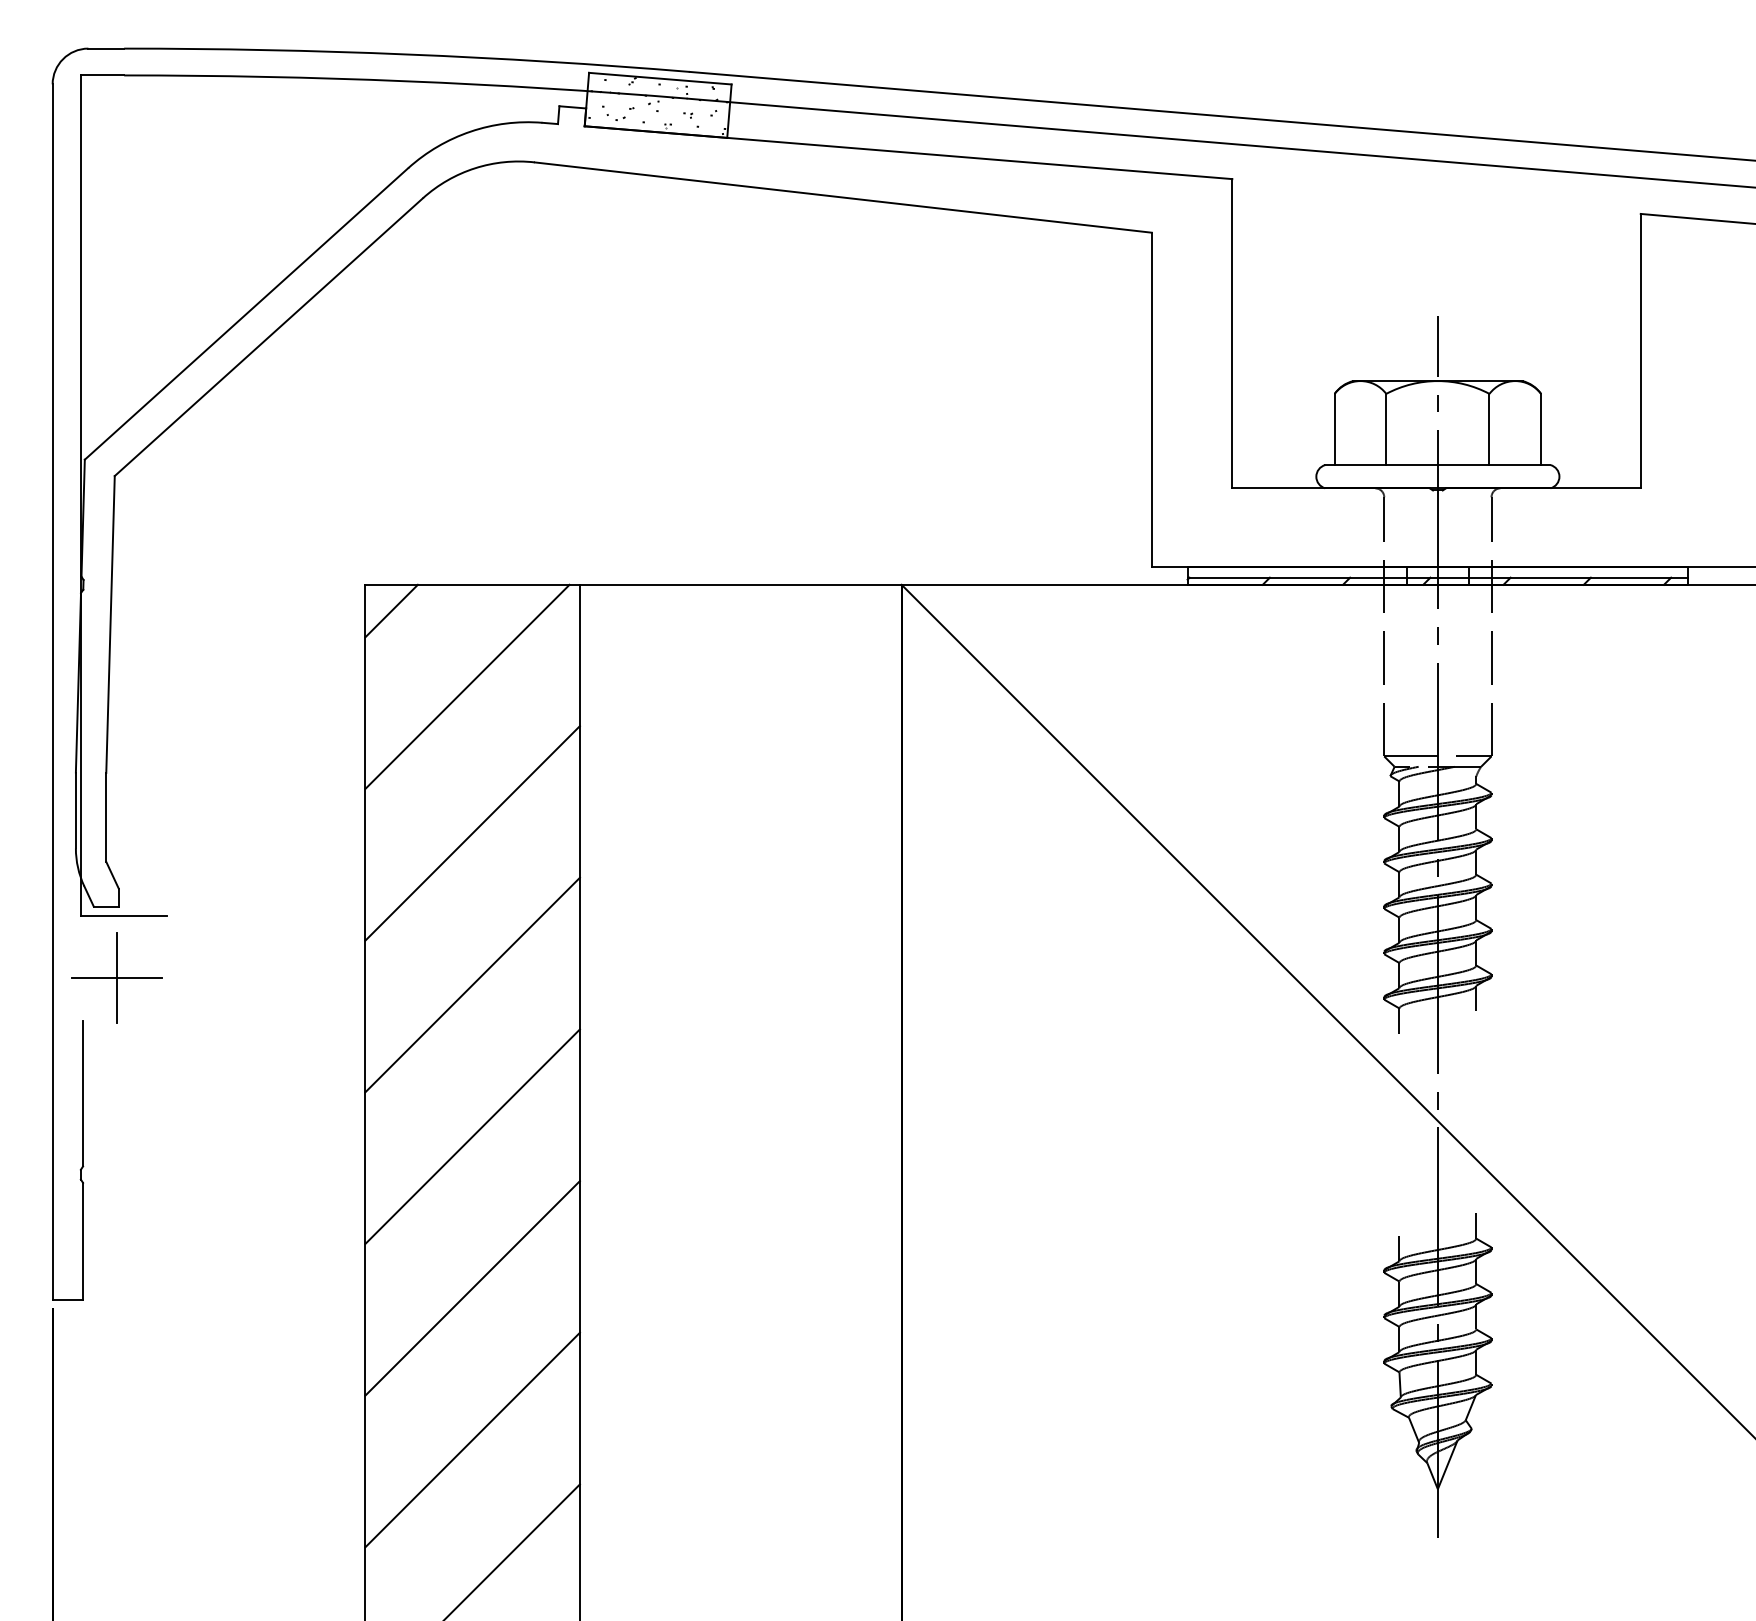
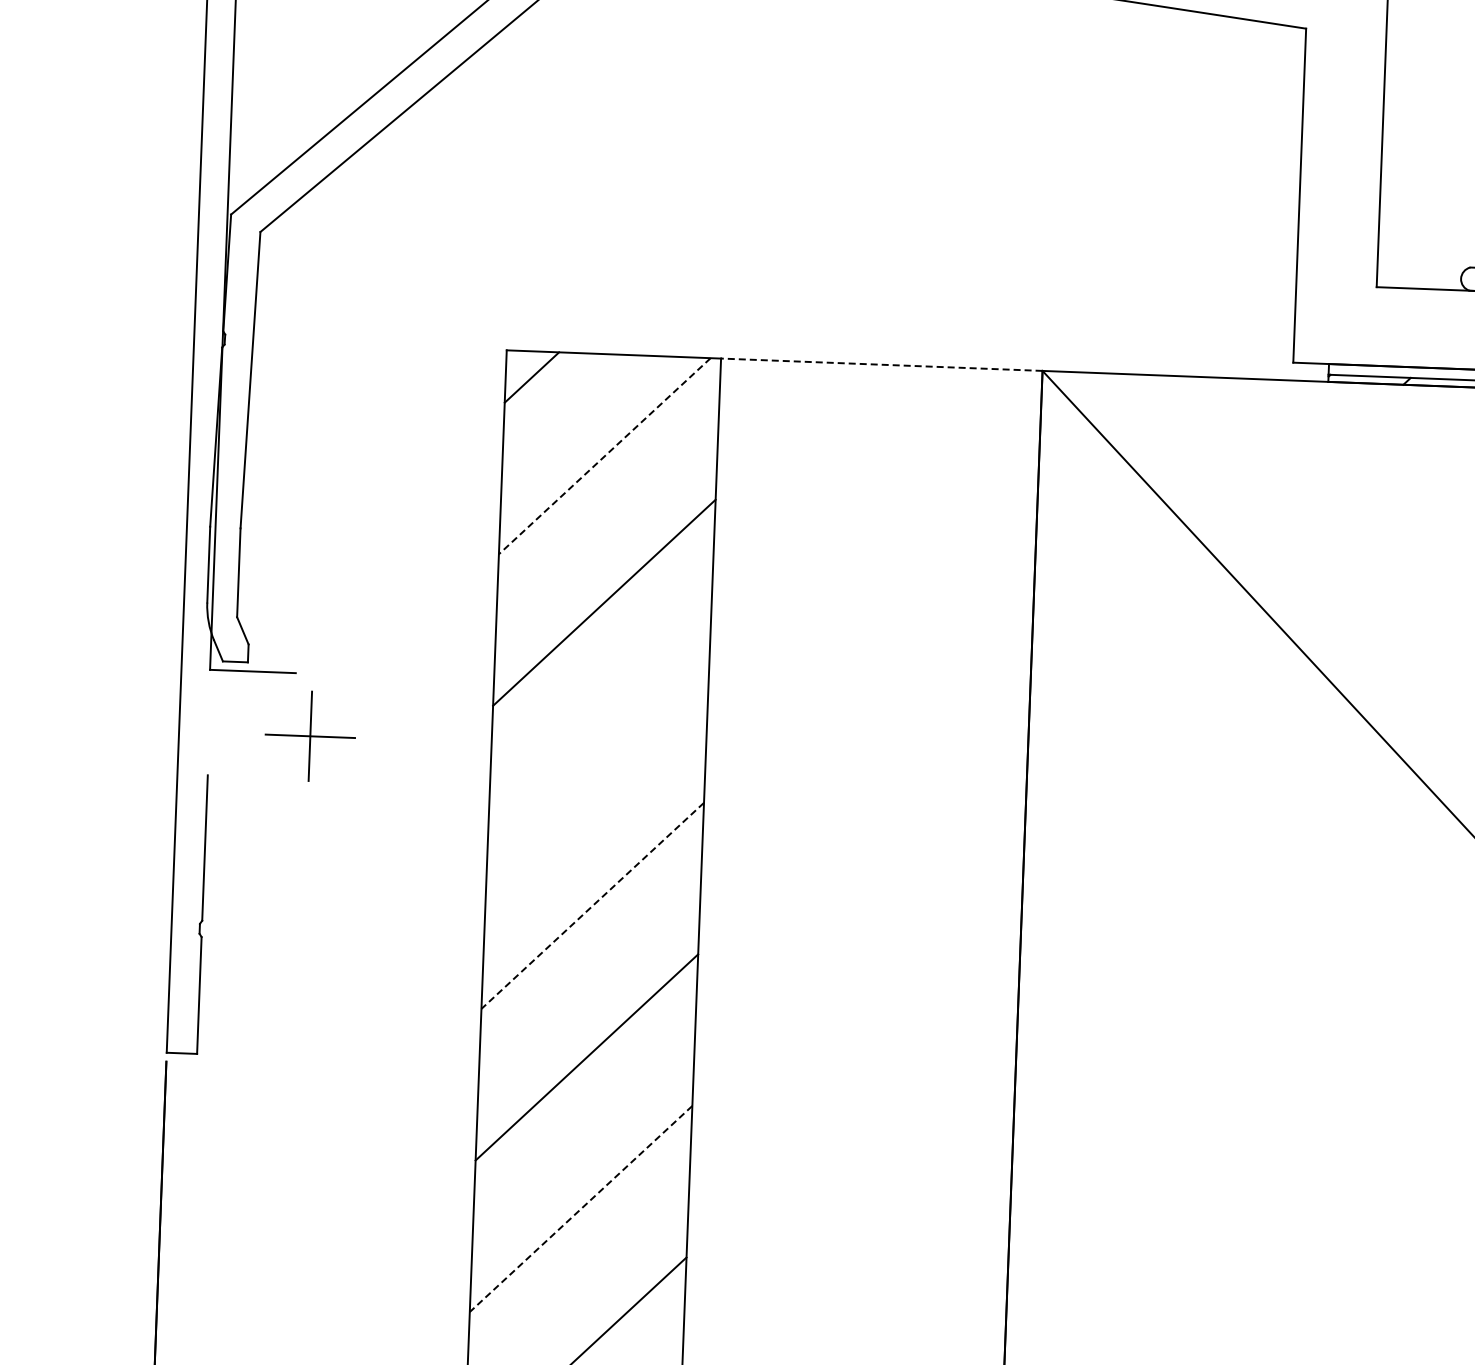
line: (740, 584) -> (881, 364), solid -> dashed
line: (467, 687) -> (604, 456), solid -> dashed
part: (116, 977) -> (309, 735), moved
line: (472, 984) -> (598, 753), removed
line: (472, 1136) -> (592, 905), solid -> dashed
line: (472, 1440) -> (580, 1209), solid -> dashed

